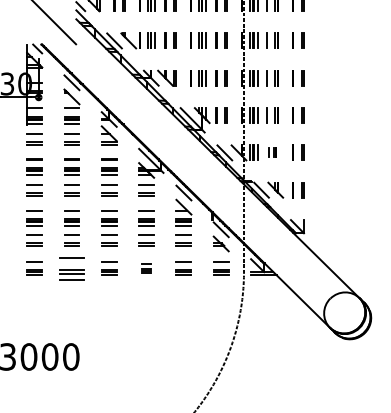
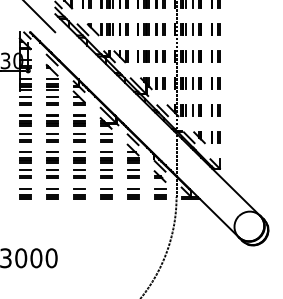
part: (272, 152) -> (197, 110), size x1.67
part: (71, 268) -> (51, 194), size x0.62
part: (146, 268) -> (106, 194), size x1.67

